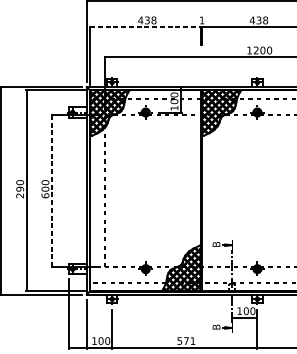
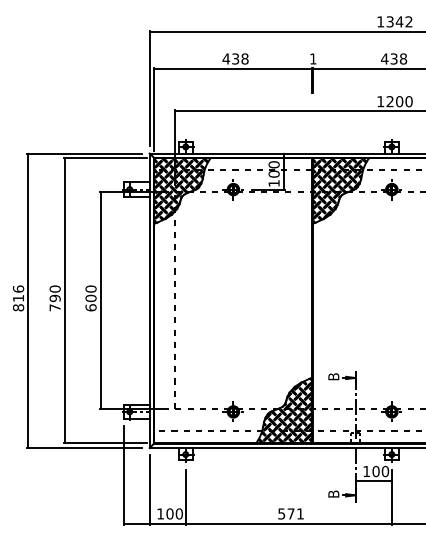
line: (145, 27) -> (233, 68), dashed -> solid
line: (52, 190) -> (100, 300), dashed -> solid
text: (19, 195) -> (54, 307), 290 -> 790

